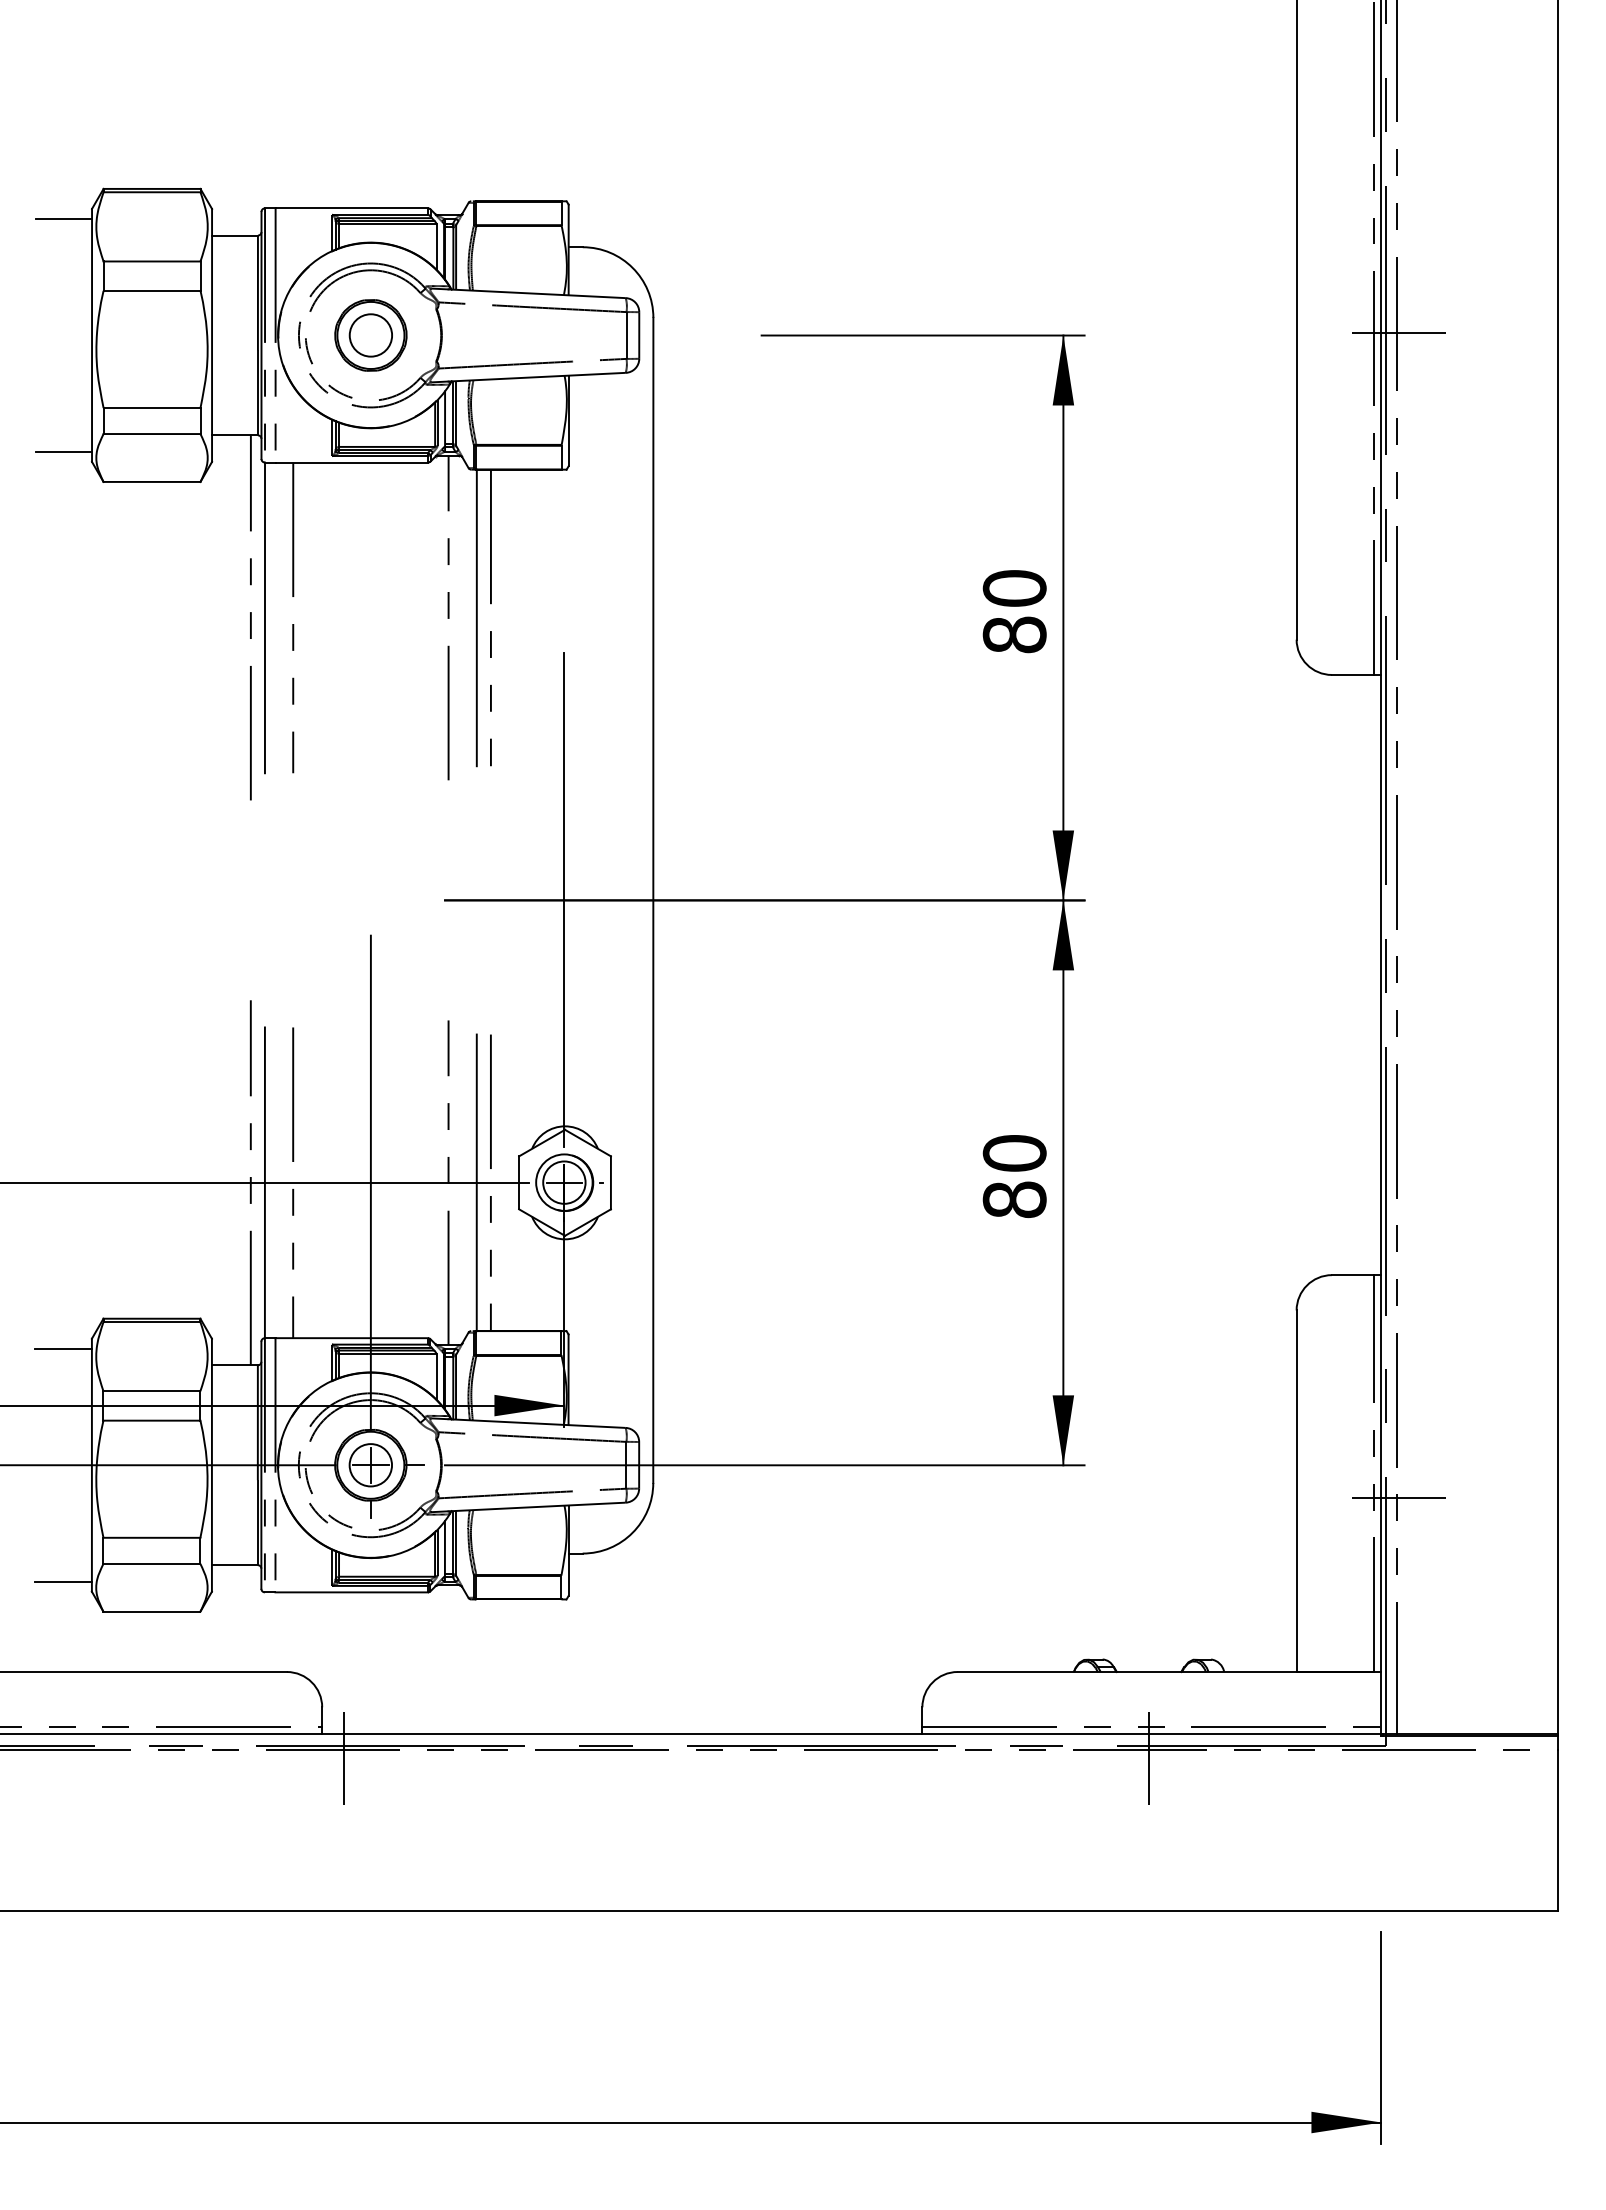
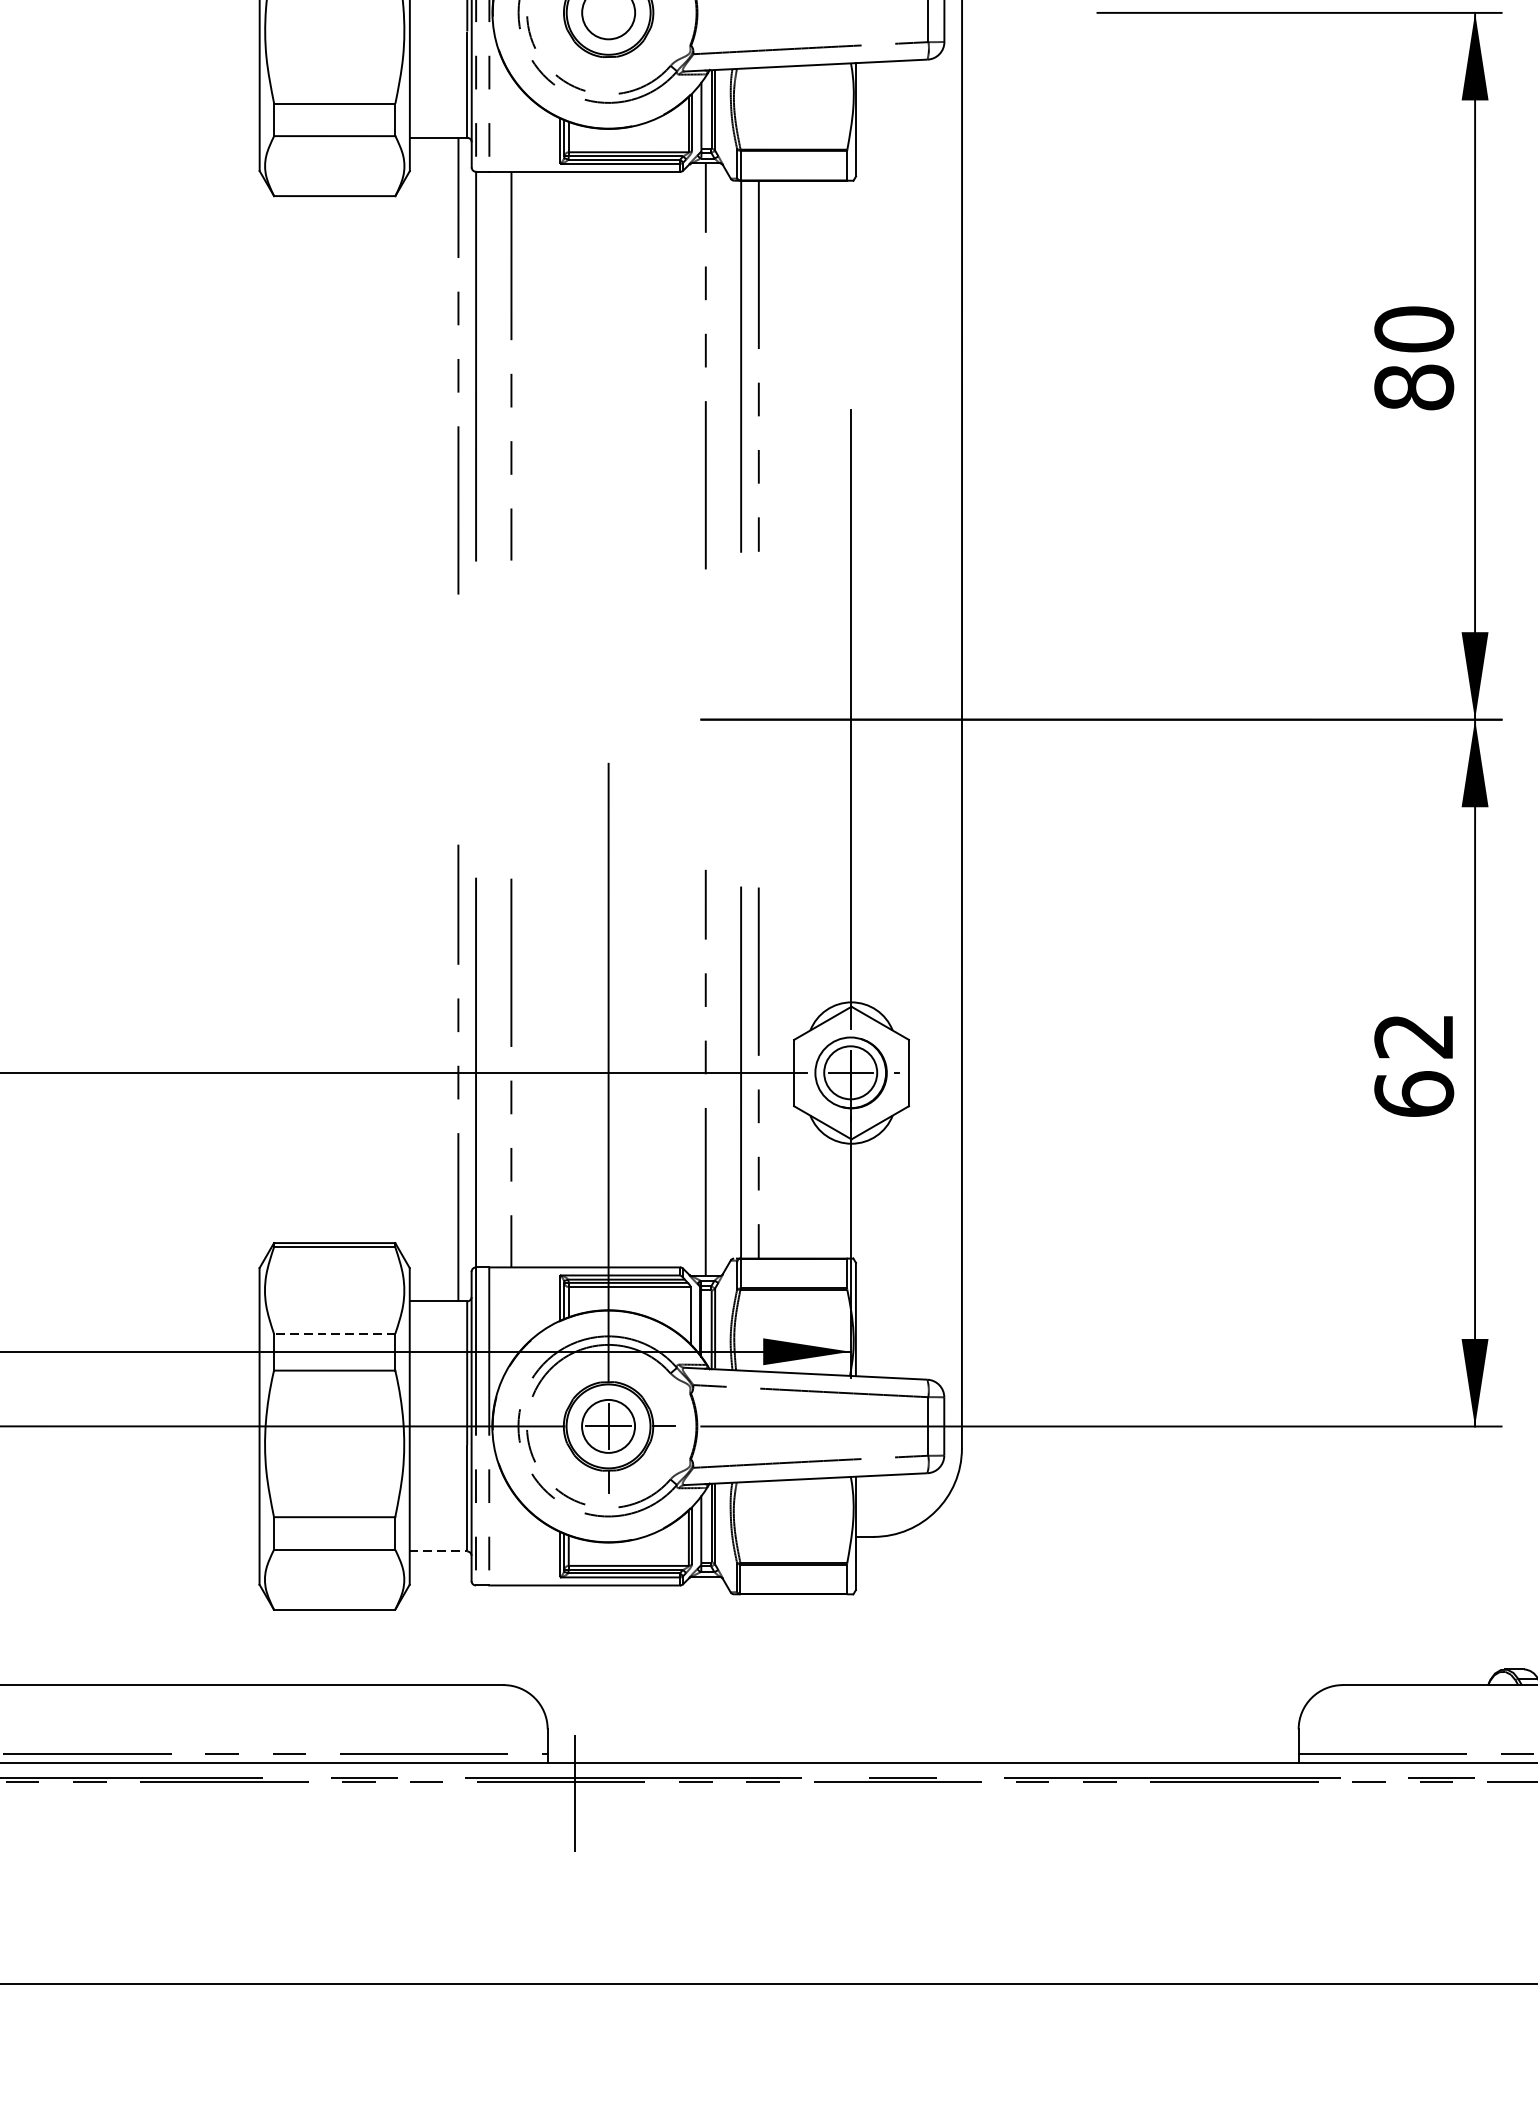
line: (63, 451) -> (224, 158), removed
text: (1014, 1176) -> (1413, 1065), 80 -> 62
line: (63, 1348) -> (224, 1280), removed
line: (151, 1391) -> (334, 1334), solid -> dashed
line: (234, 1565) -> (437, 1551), solid -> dashed
line: (63, 1581) -> (224, 1571), removed

